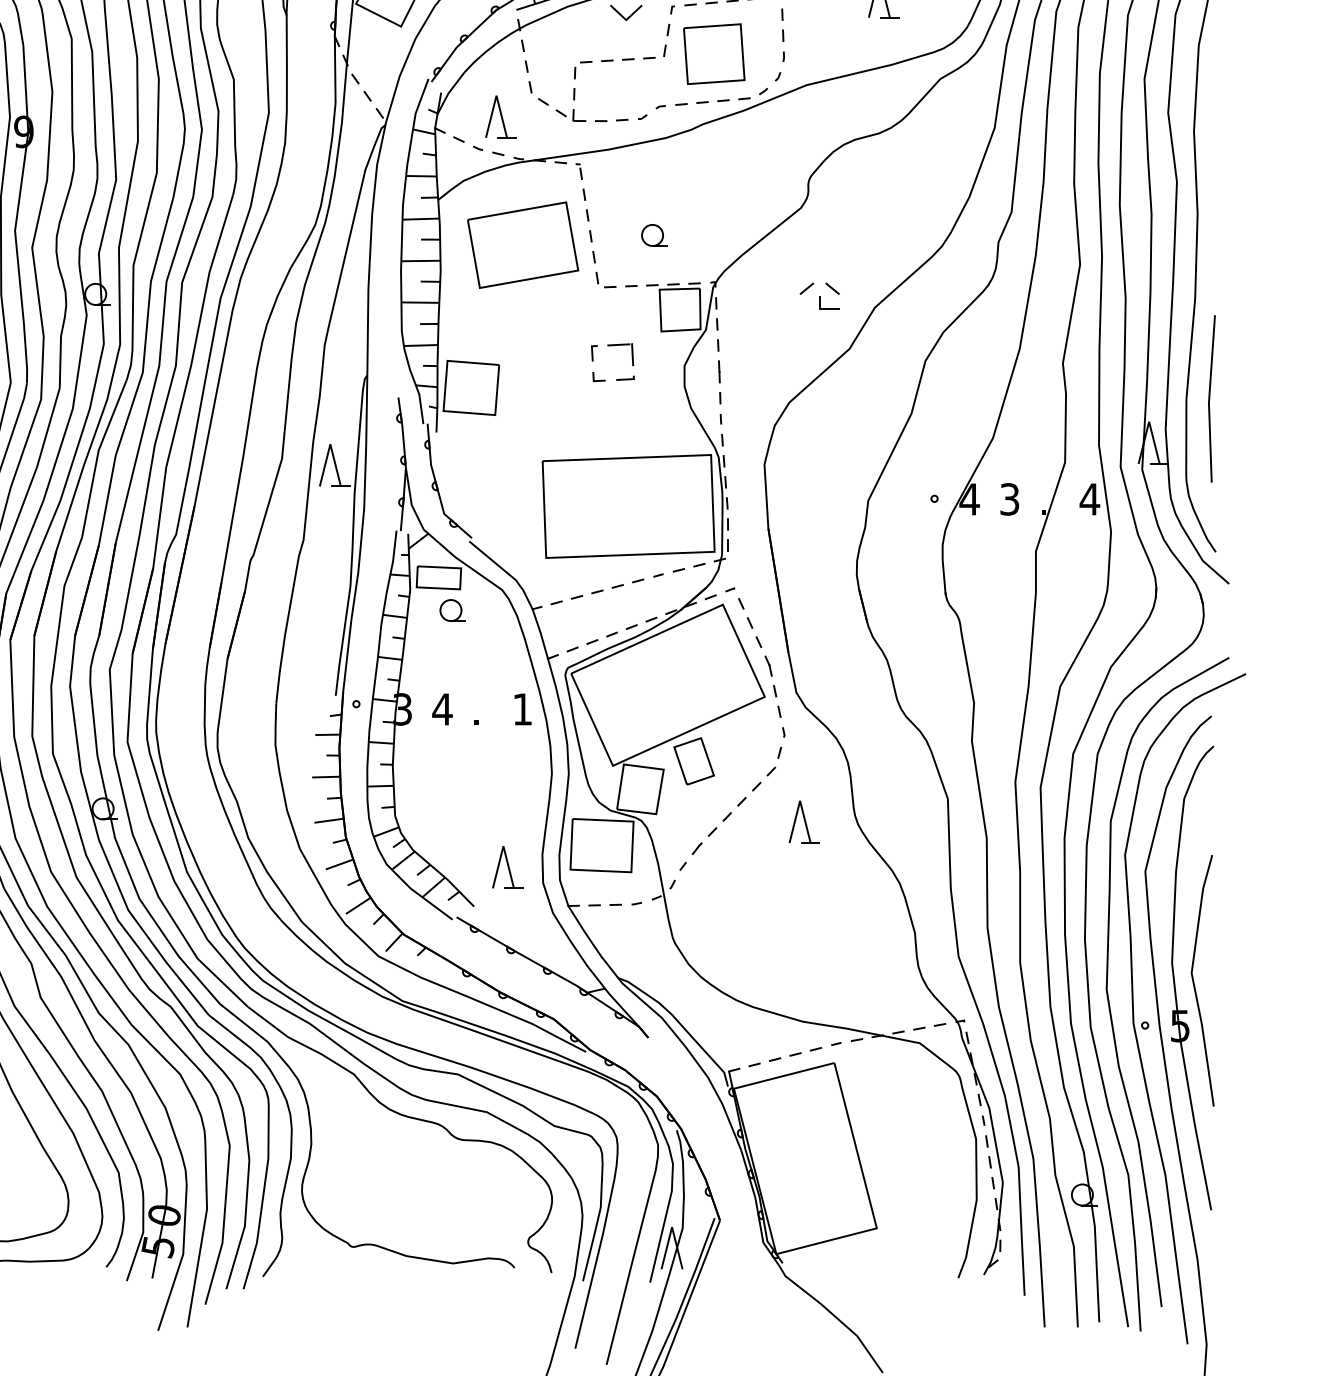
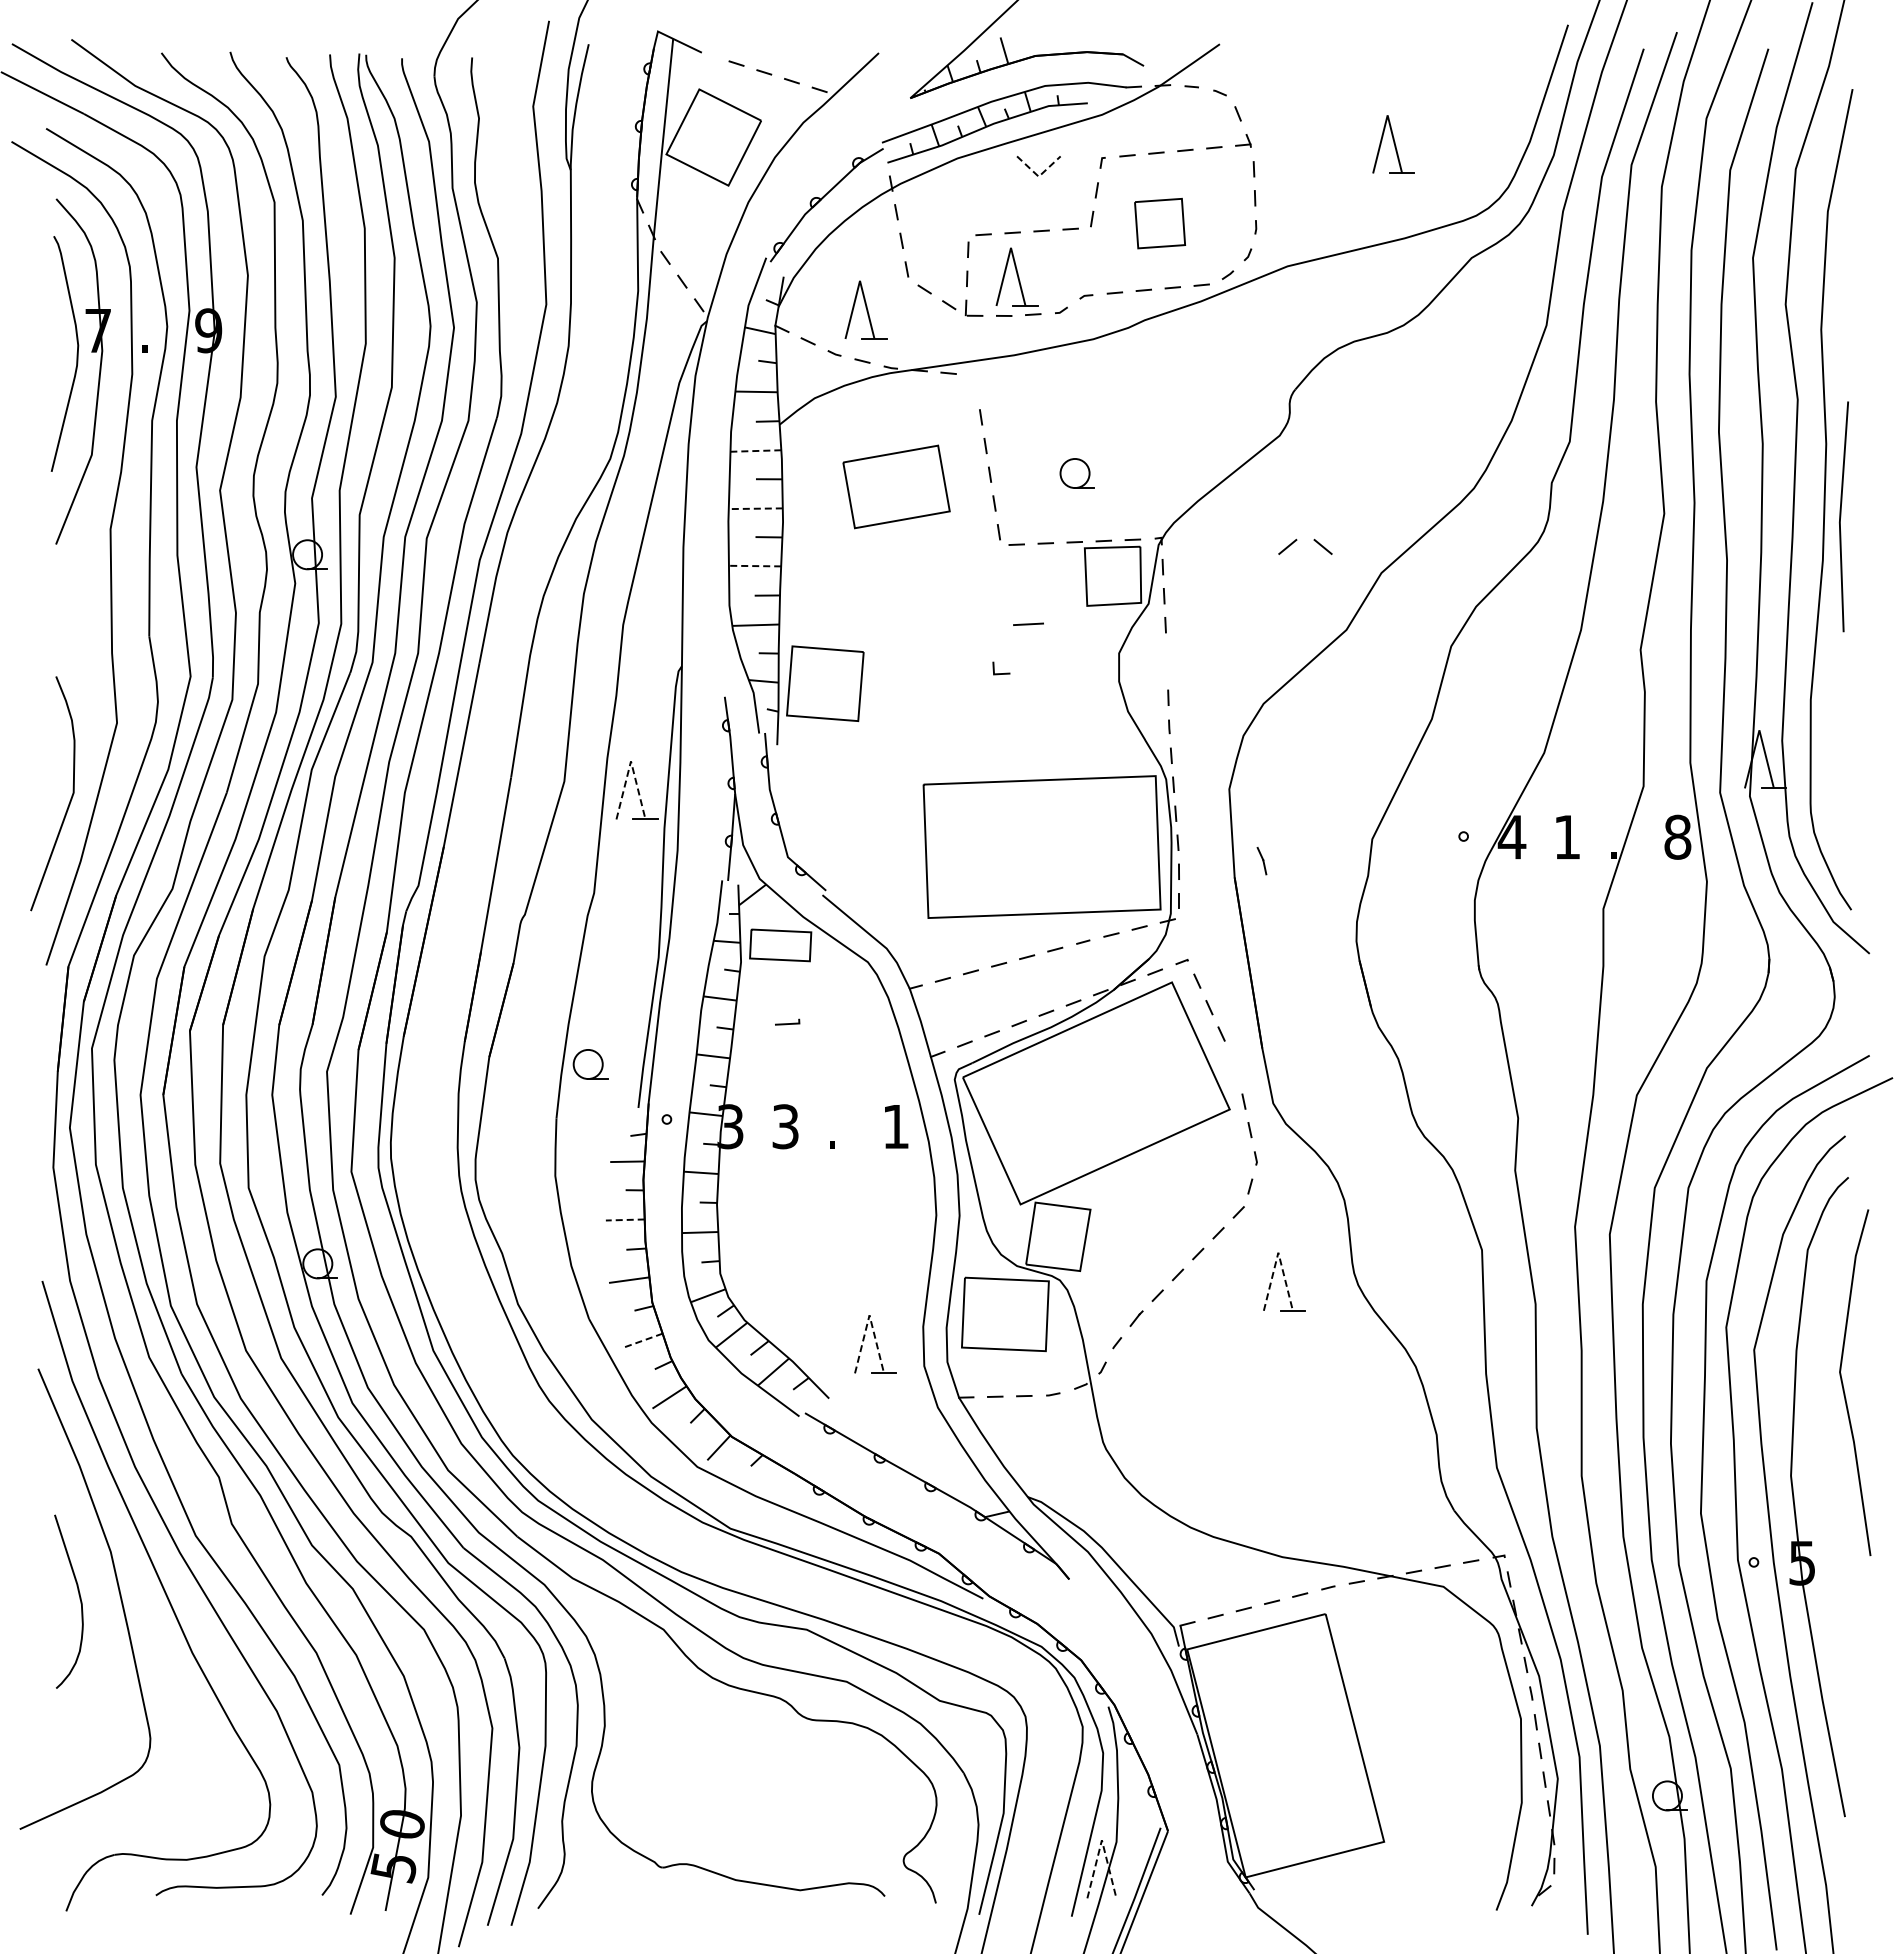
line: (626, 19) -> (1038, 176), solid -> dashed
part: (713, 54) -> (1159, 223), size x0.6
part: (610, 92) -> (1016, 276), added
part: (578, 171) -> (973, 385), removed
line: (420, 219) -> (755, 451), solid -> dashed
part: (523, 244) -> (896, 486), size x0.7
line: (420, 260) -> (755, 508), solid -> dashed
line: (419, 302) -> (754, 566), solid -> dashed
part: (829, 308) -> (1318, 574), removed
line: (592, 353) -> (992, 636), removed
line: (632, 354) -> (1047, 637), removed
line: (718, 371) -> (1166, 661), removed
line: (625, 379) -> (787, 1023), moved
line: (1210, 398) -> (1841, 516), moved
line: (330, 444) -> (631, 761), solid -> dashed
text: (1009, 498) -> (1567, 836), 3 -> 1
text: (1089, 498) -> (1677, 836), 4 -> 8
part: (452, 610) -> (590, 1064), moved
part: (768, 666) -> (1261, 861), moved
text: (442, 709) -> (785, 1126), 4 -> 3
part: (694, 761) -> (1132, 1198), removed
line: (325, 777) -> (624, 1220), solid -> dashed
line: (800, 800) -> (1278, 1252), solid -> dashed
line: (503, 846) -> (869, 1315), solid -> dashed
line: (339, 864) -> (643, 1340), solid -> dashed
line: (1194, 981) -> (1843, 1383), moved
line: (671, 1227) -> (1101, 1840), solid -> dashed

